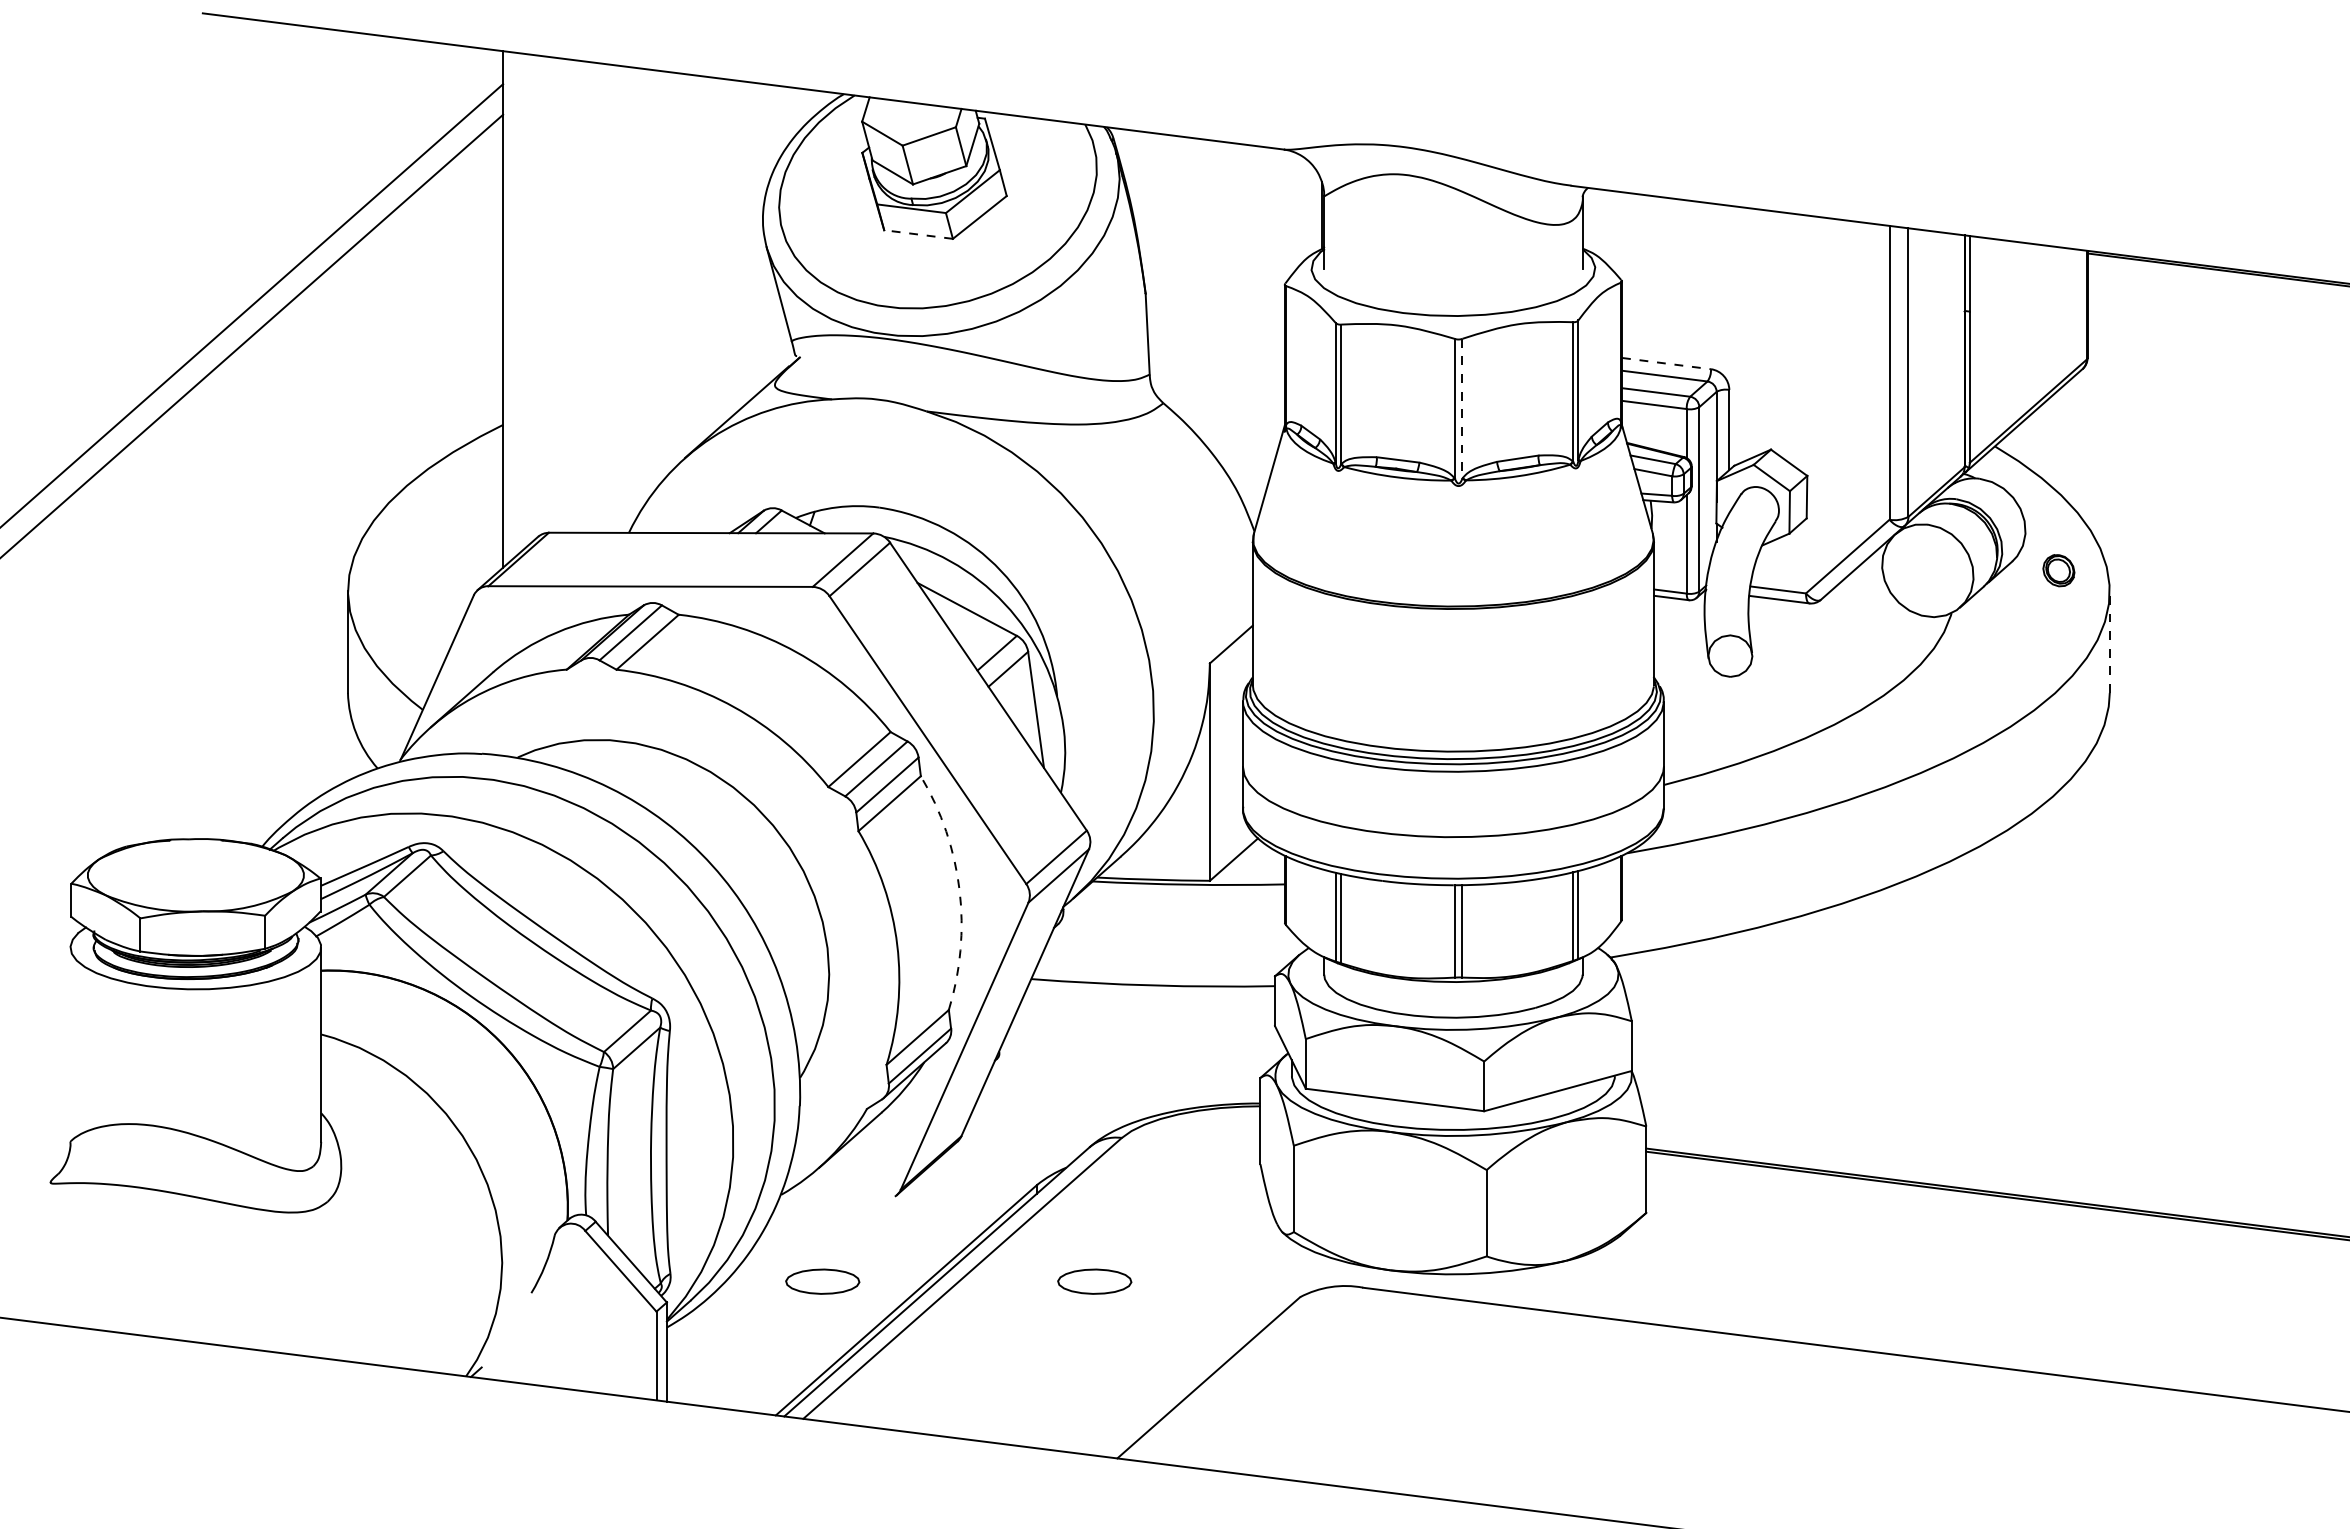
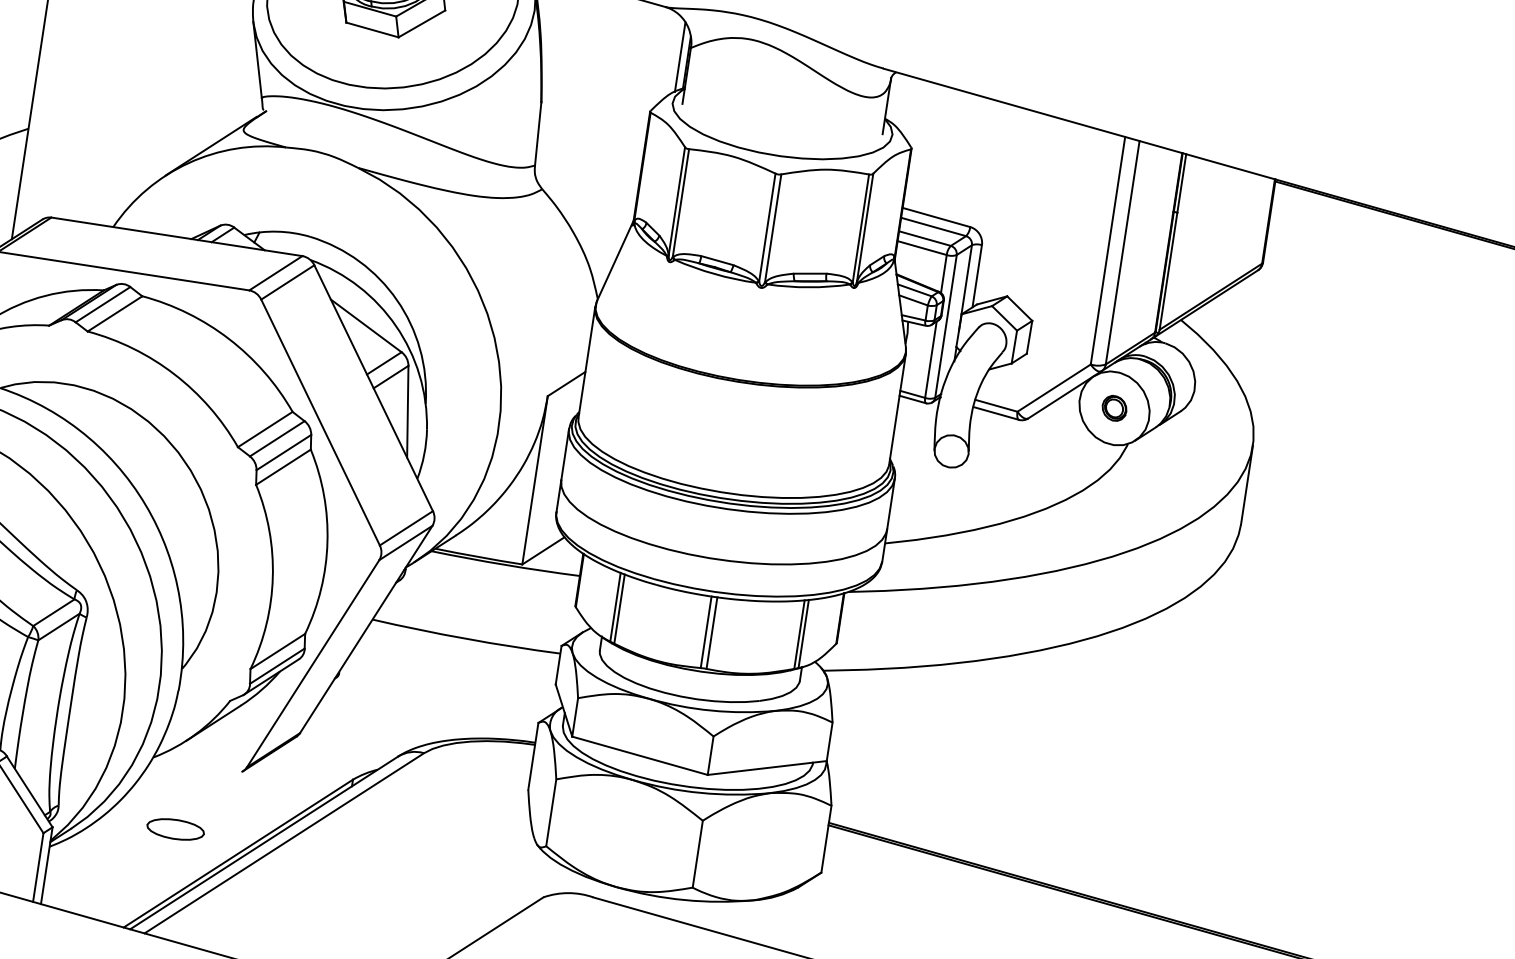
line: (1312, 210) -> (680, 57), added
line: (918, 234) -> (372, 29), dashed -> solid
line: (1666, 363) -> (936, 217), dashed -> solid
line: (1462, 408) -> (773, 228), dashed -> solid
part: (2058, 570) -> (1114, 408), moved
line: (2109, 642) -> (1246, 485), dashed -> solid
arc: (959, 890) -> (327, 542), dashed -> solid
part: (1094, 1281) -> (386, 861), removed

